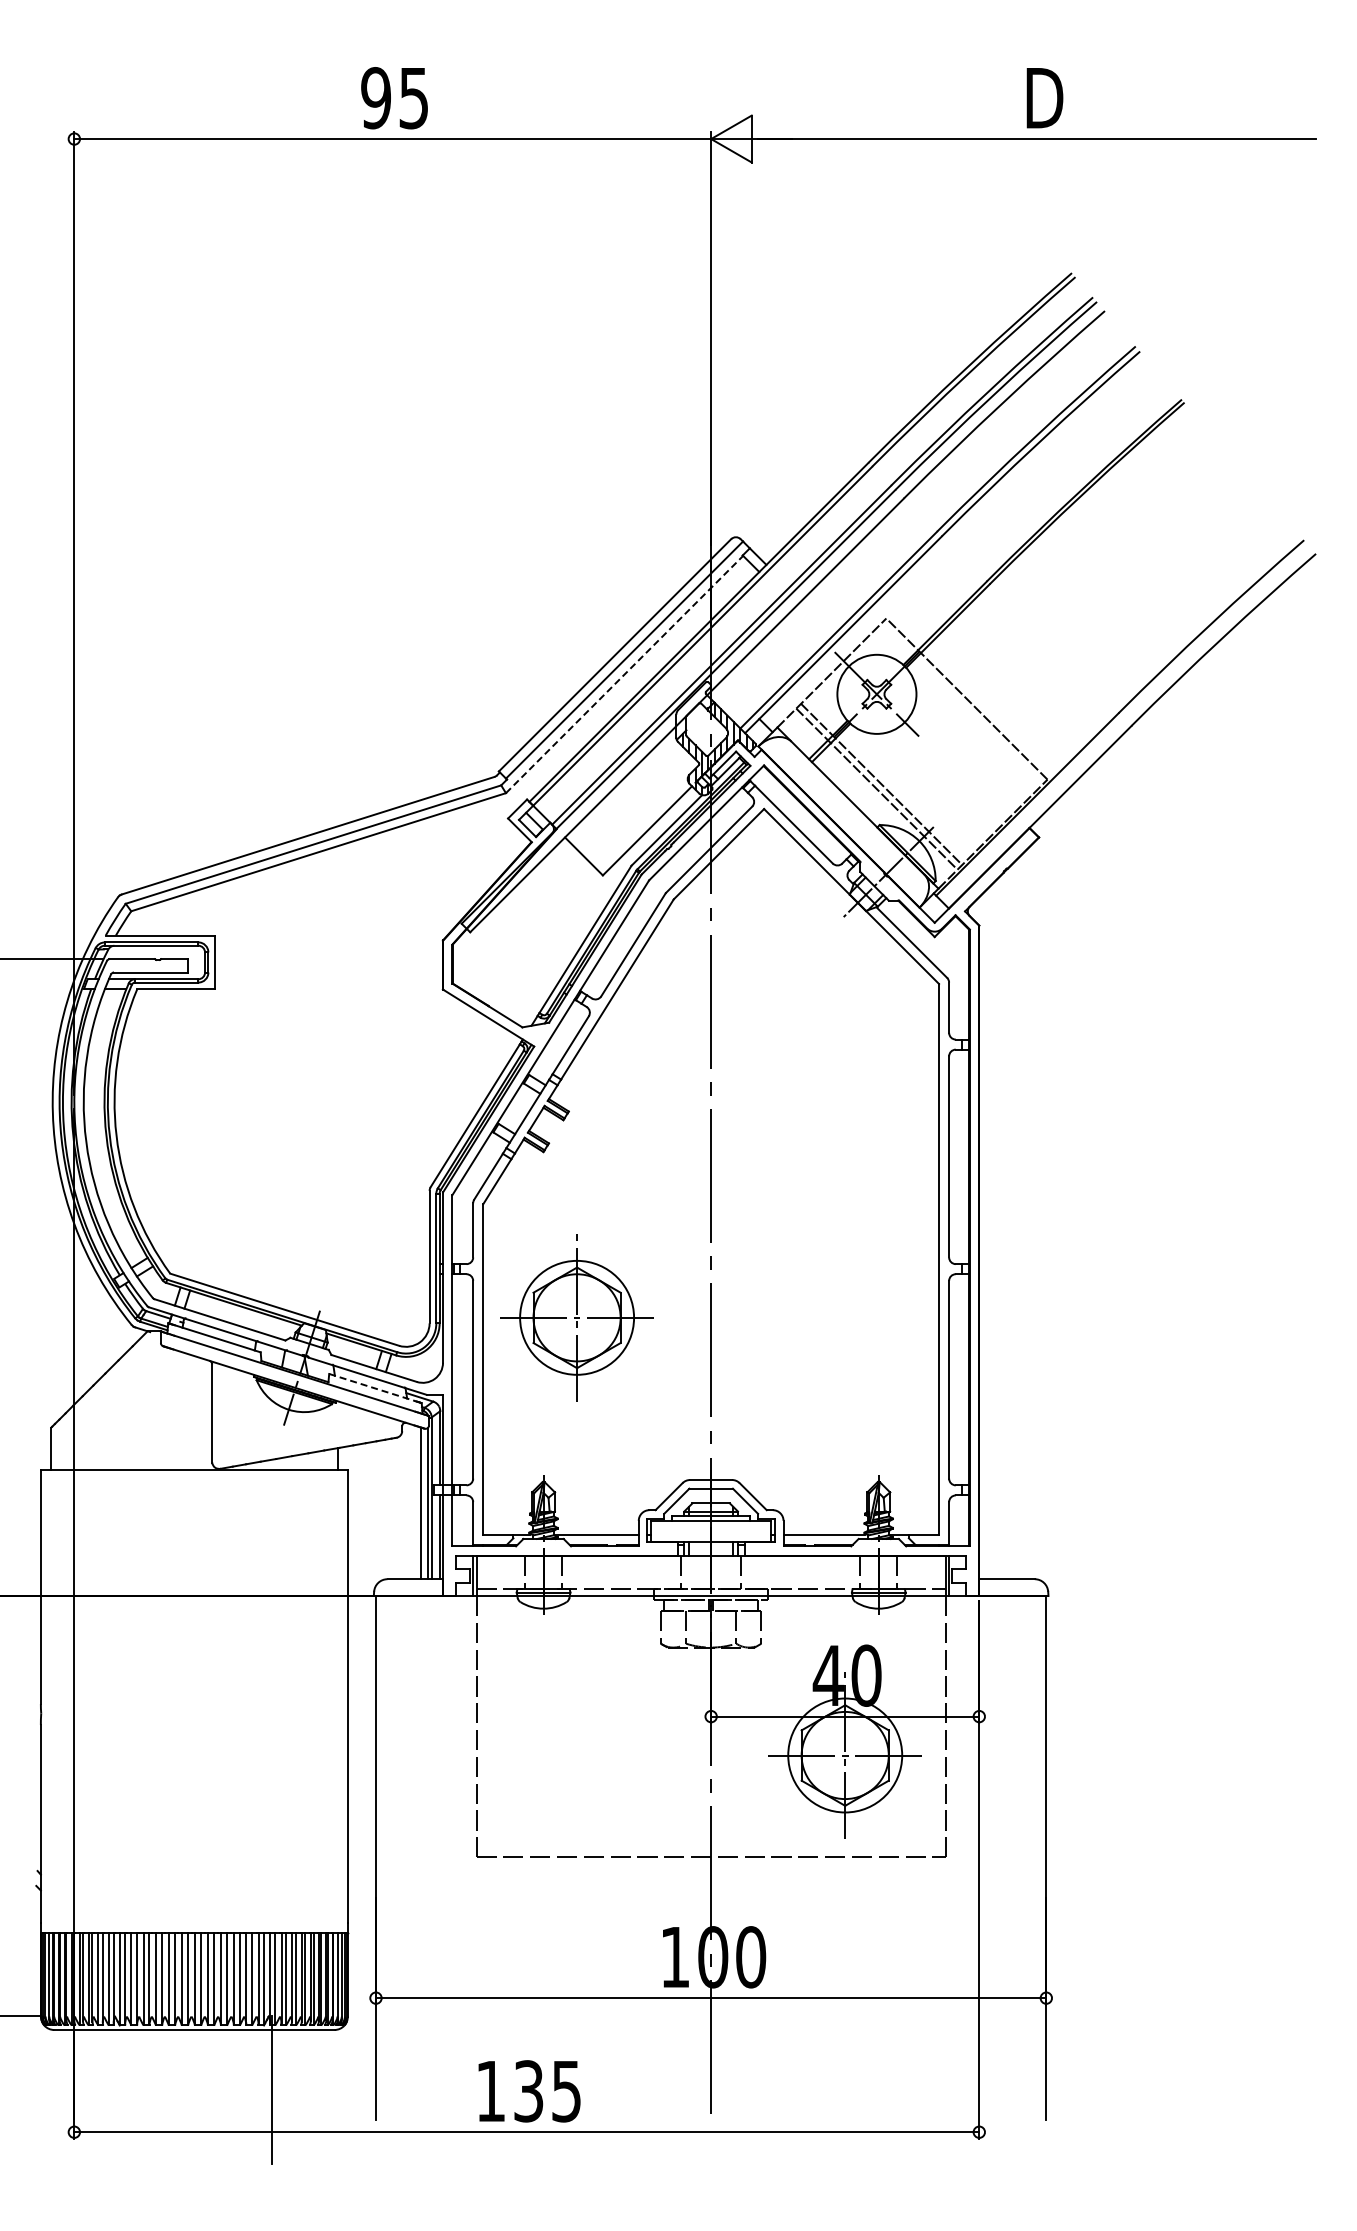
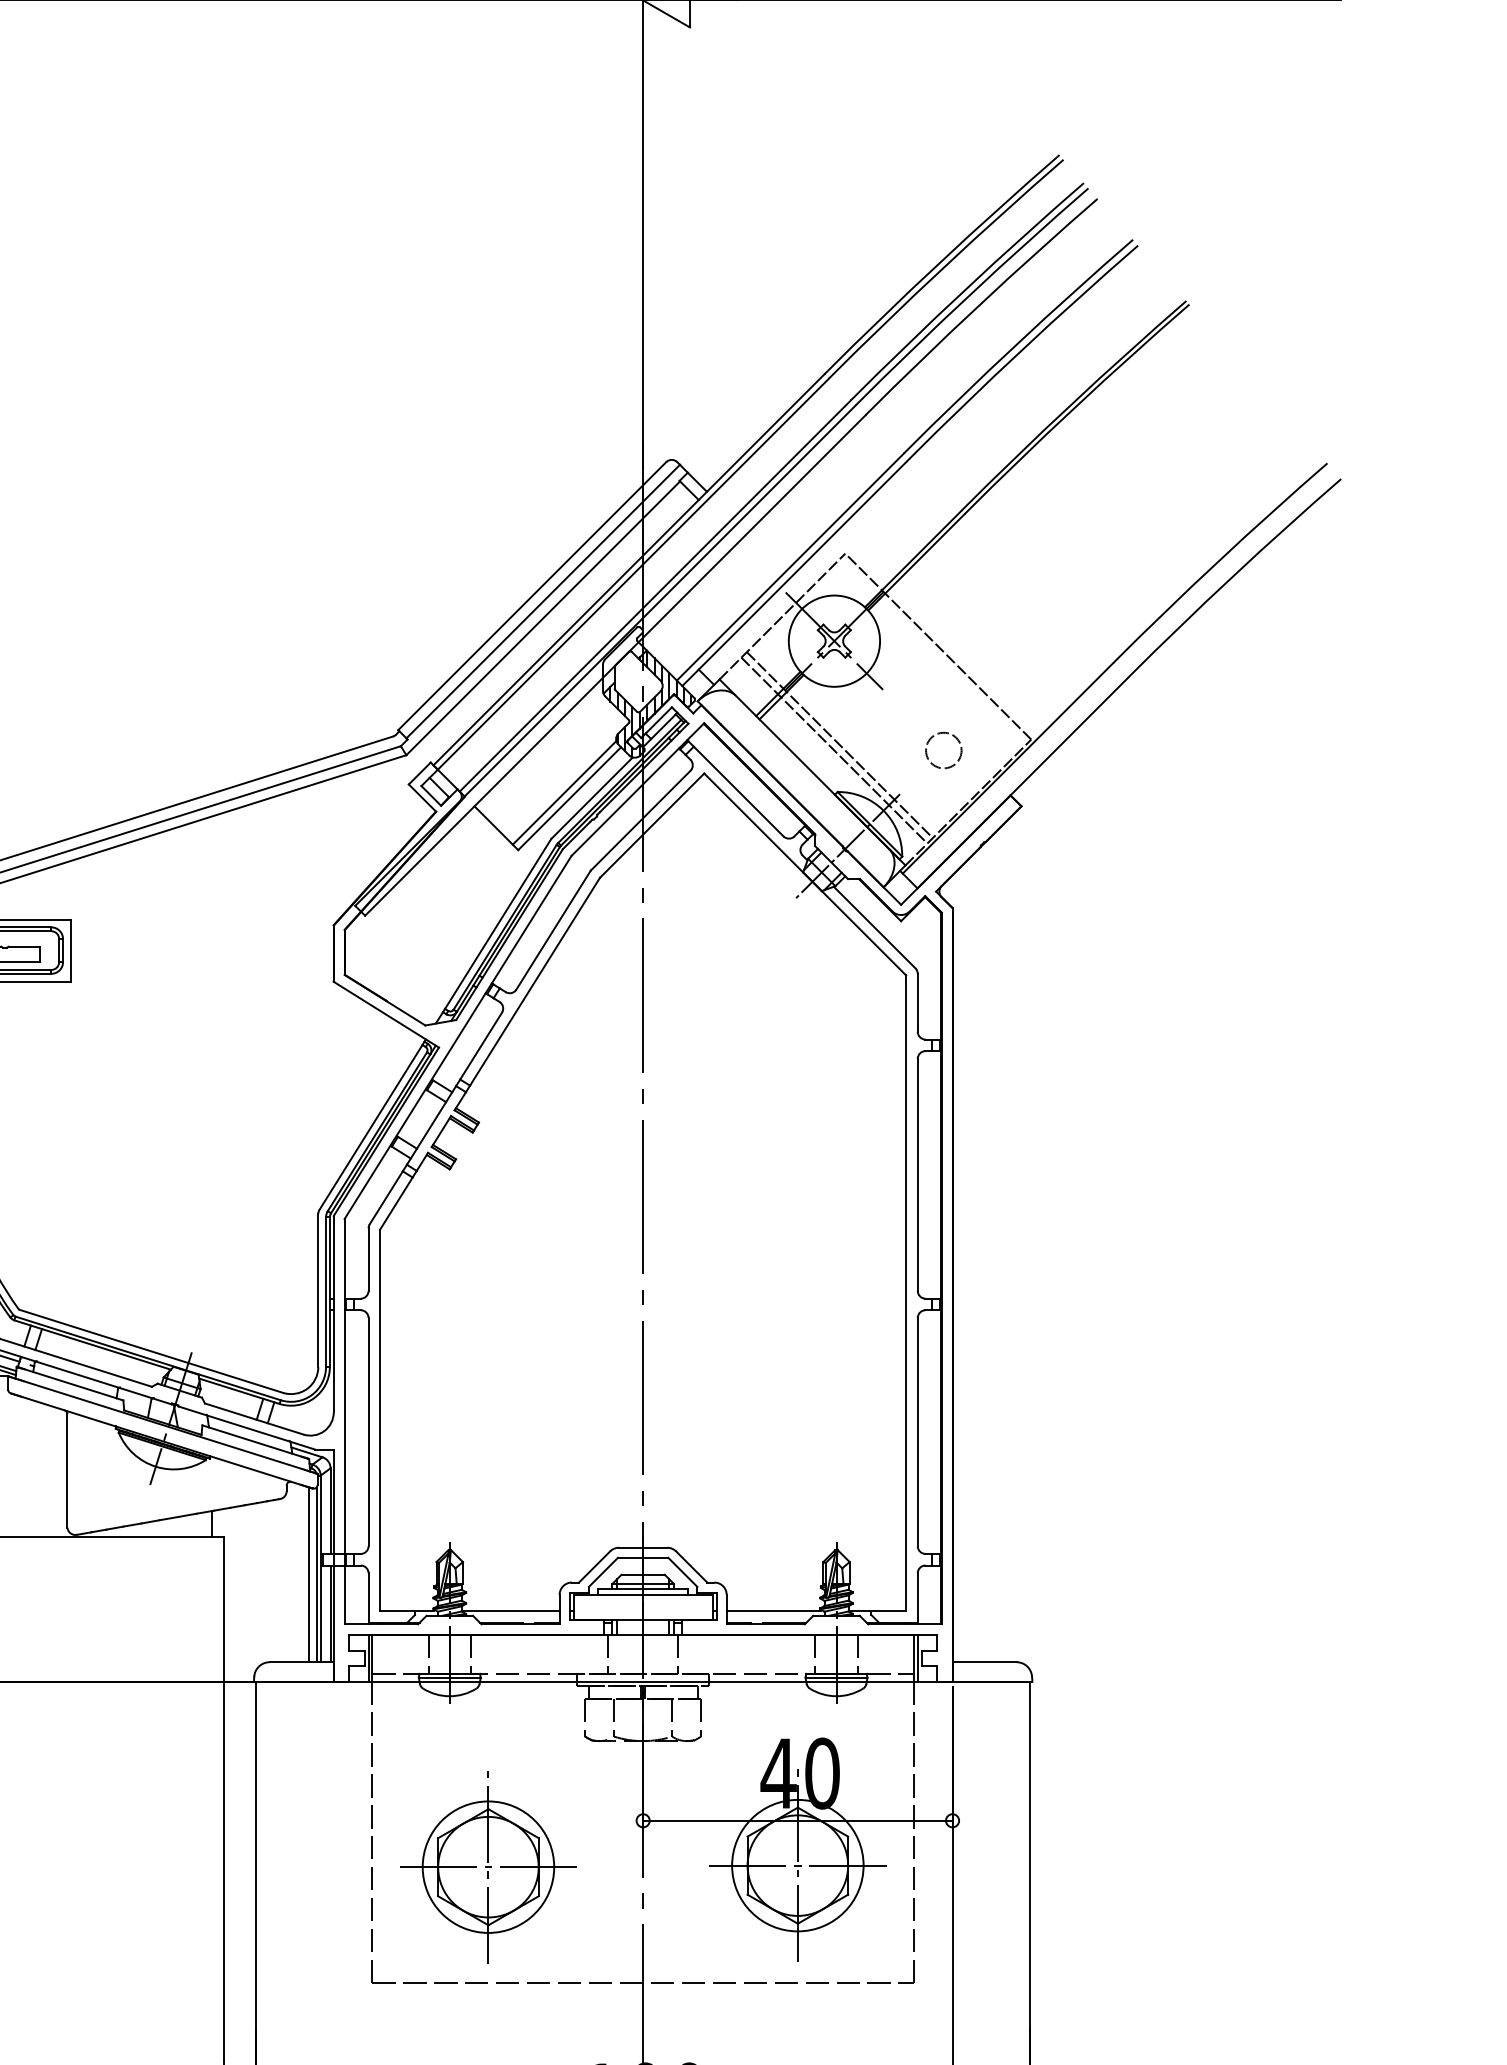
line: (624, 674) -> (543, 618), dashed -> solid
circle: (971, 788) -> (943, 749), added
line: (642, 825) -> (563, 792), added
part: (576, 1317) -> (487, 1866), moved
line: (372, 1387) -> (252, 1441), dashed -> solid

